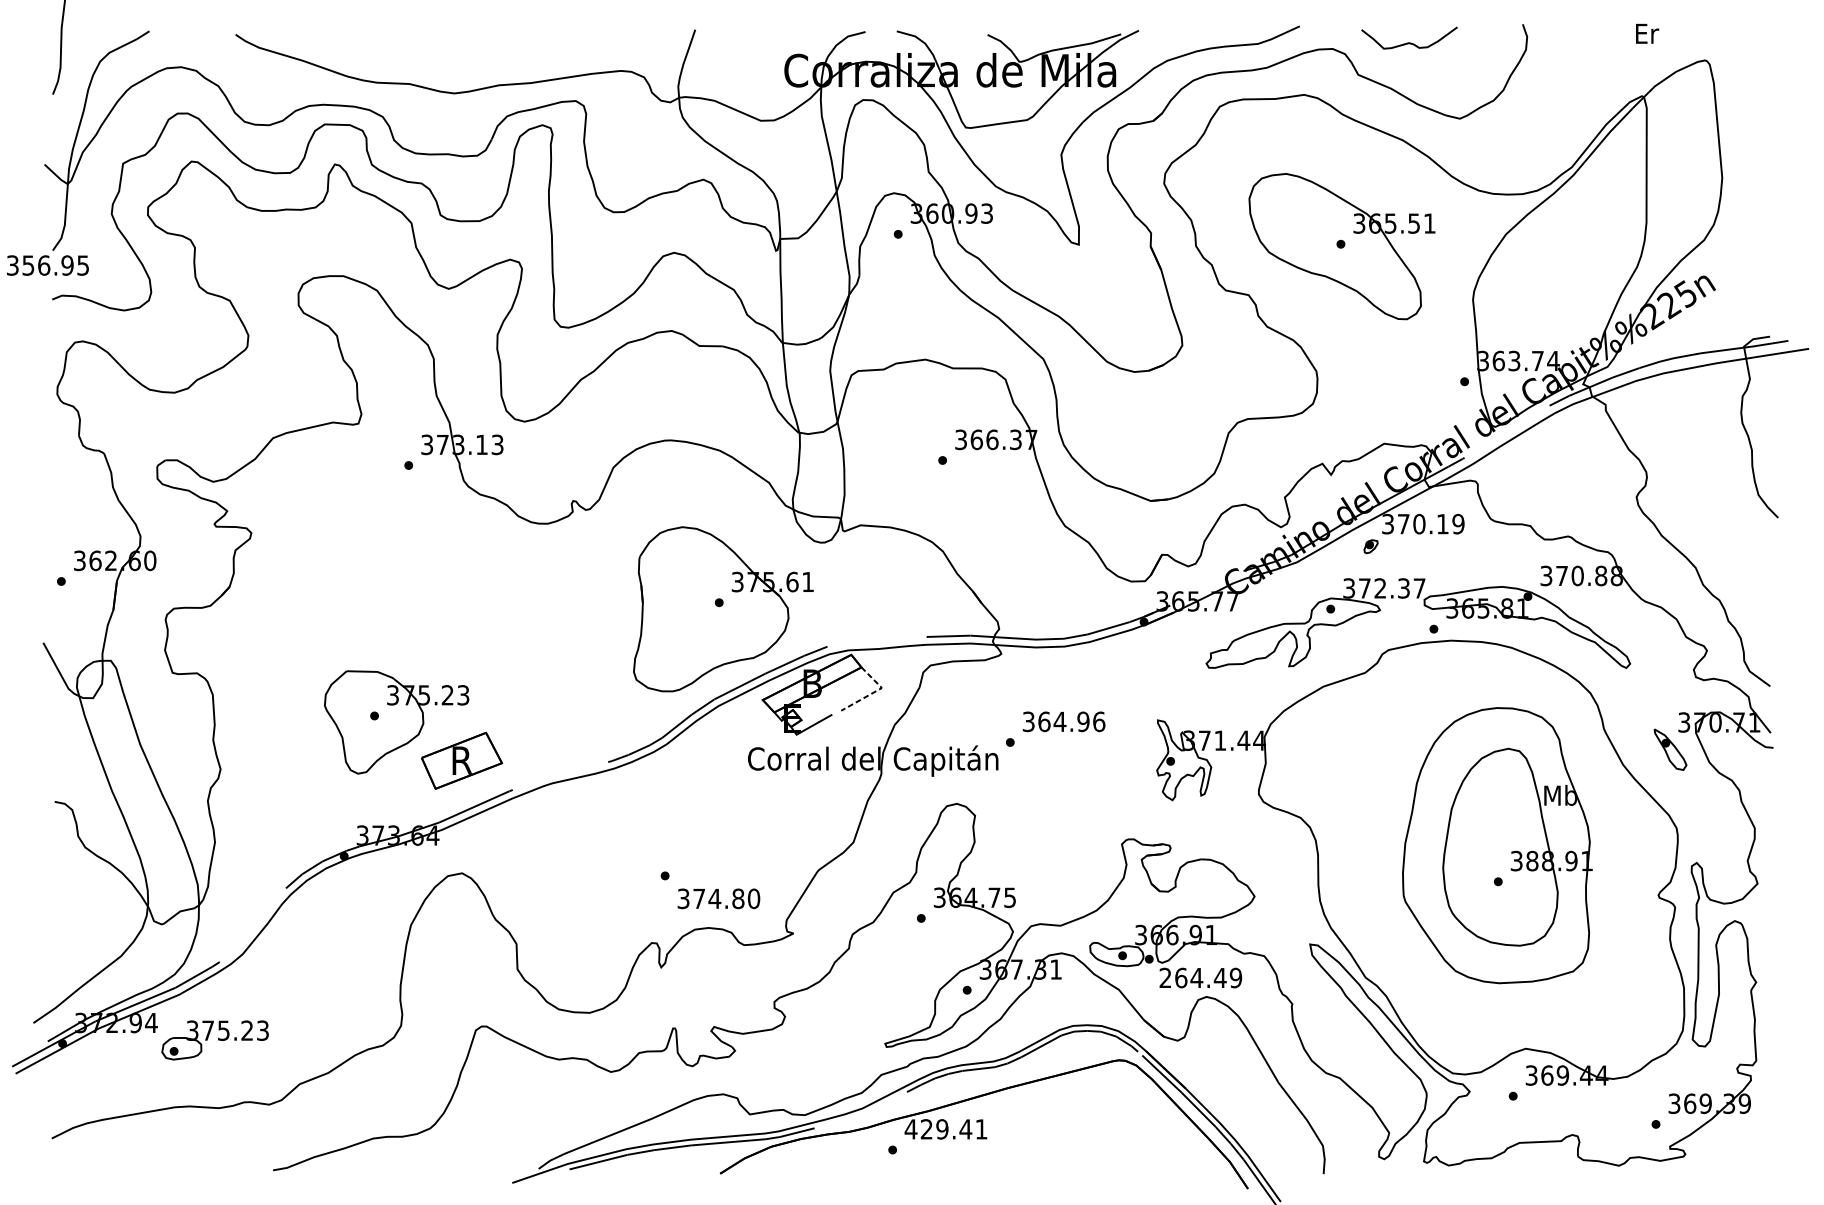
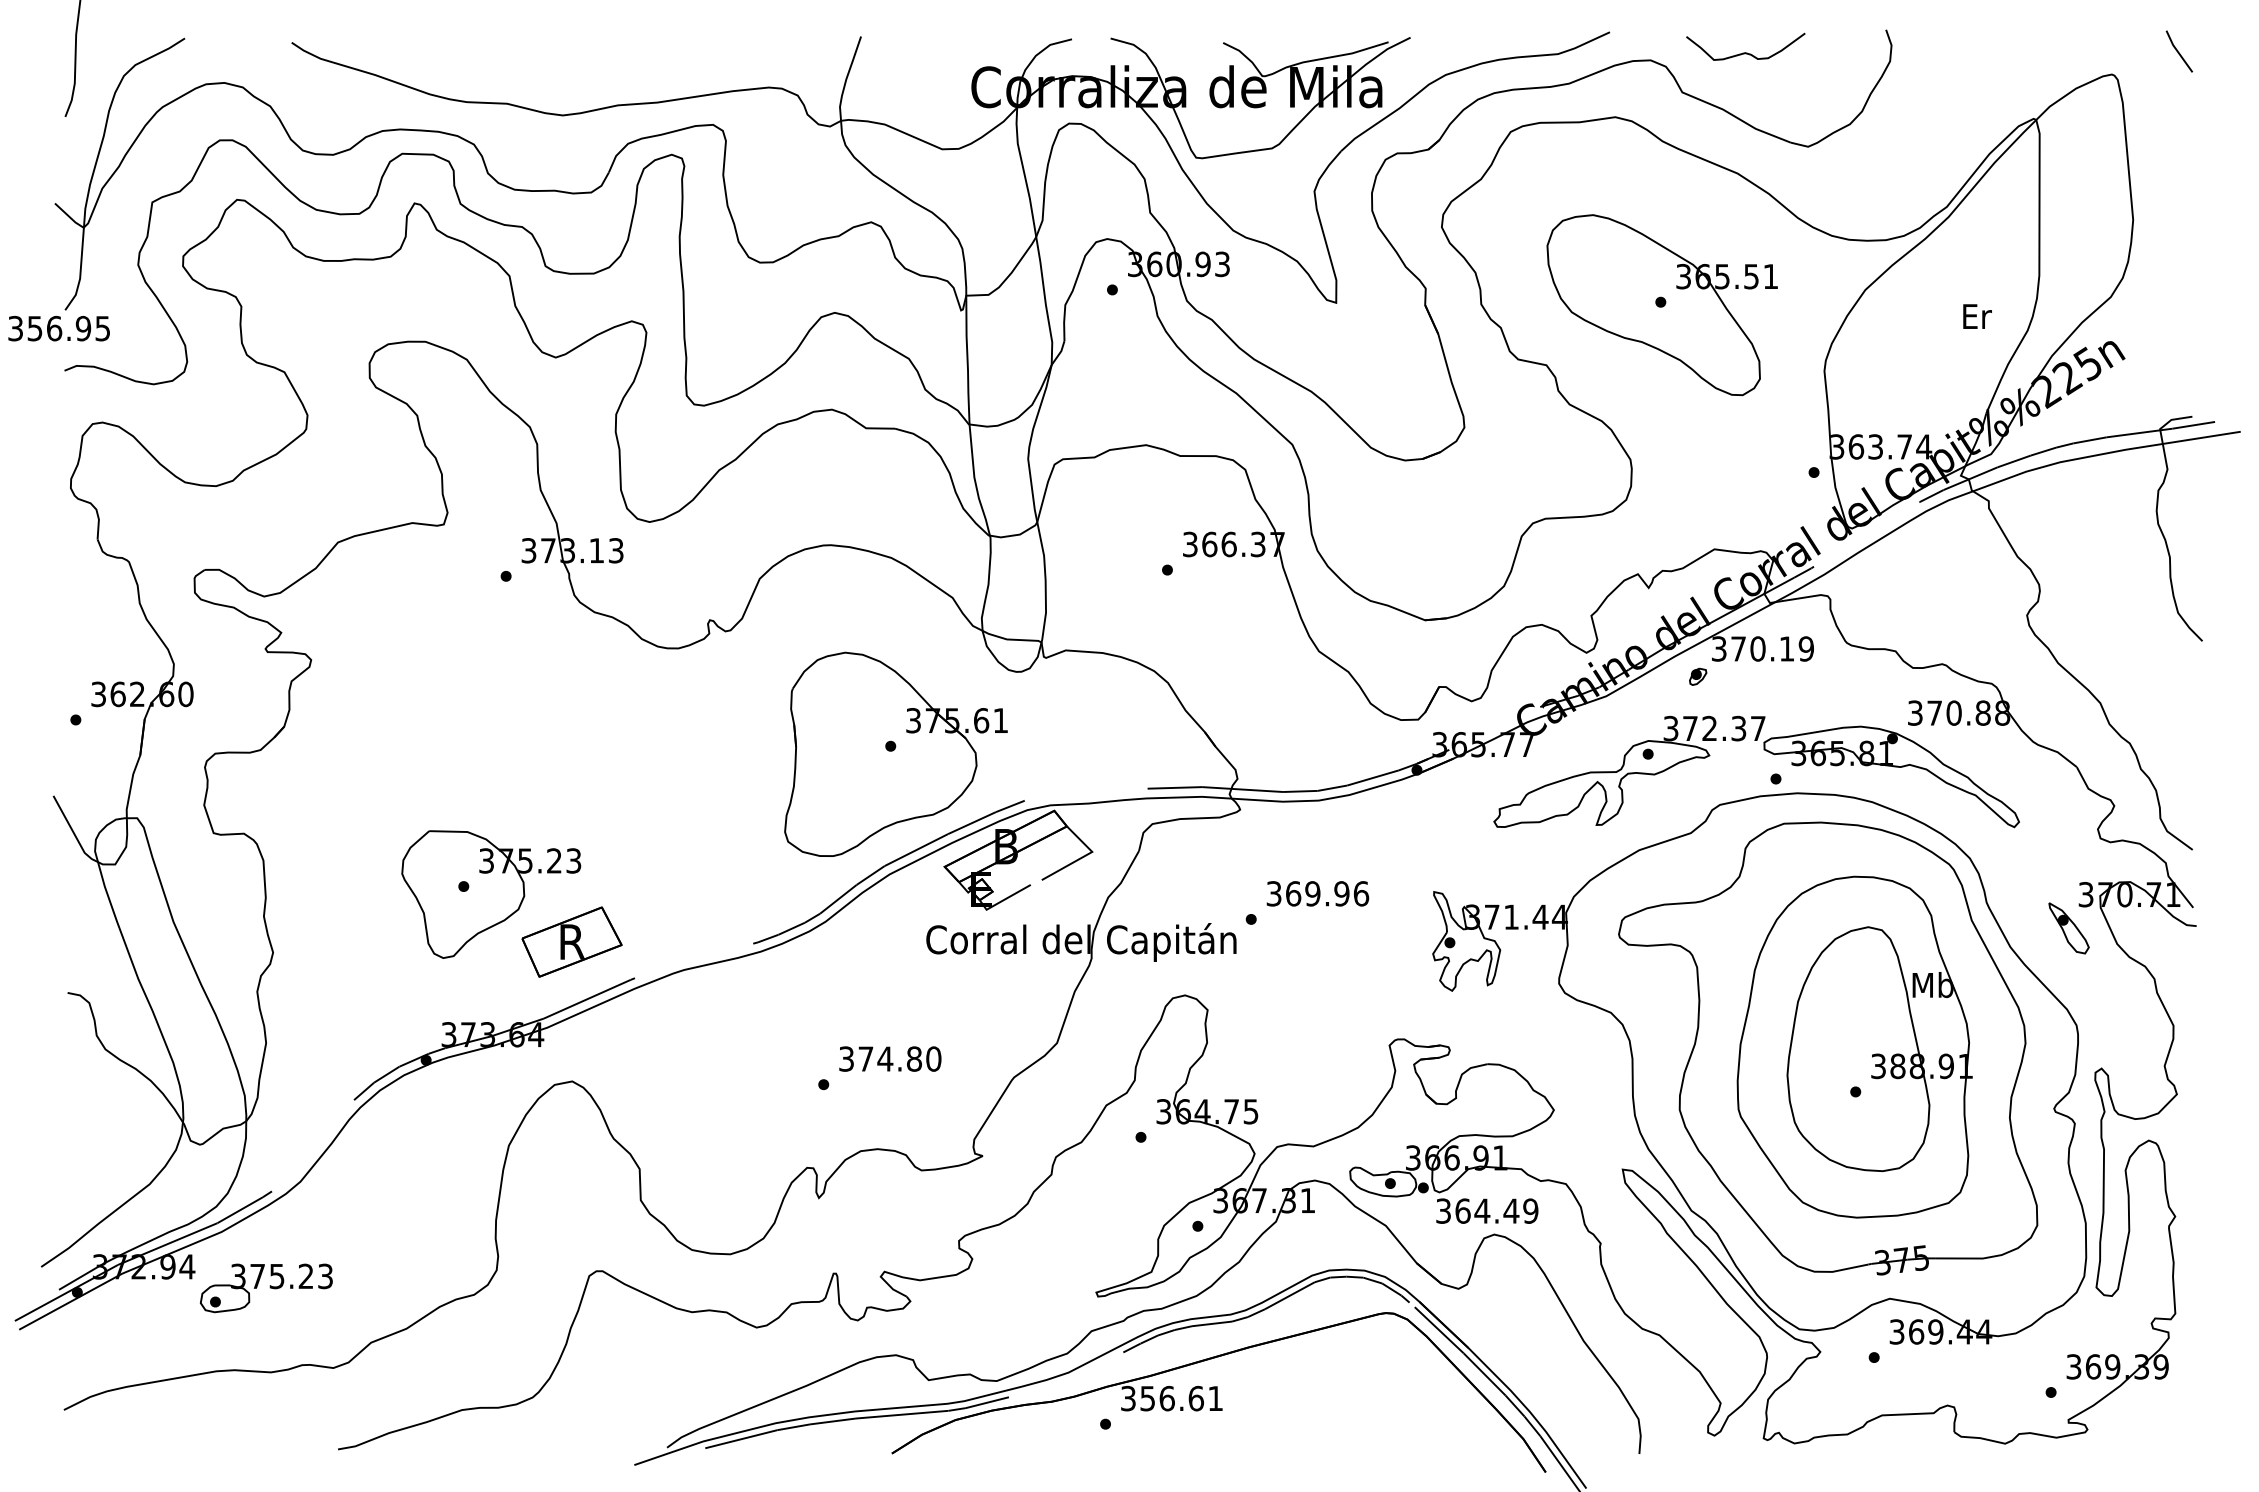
text: (1647, 33) -> (1977, 316), moved
line: (1758, 41) -> (2178, 51), added
line: (874, 692) -> (1082, 857), dashed -> solid
text: (1059, 721) -> (1312, 893), 364.96 -> 369.96
part: (1476, 846) -> (1828, 1048), added
text: (719, 898) -> (890, 1058), moved
text: (1165, 977) -> (1443, 1210), 264.49 -> 364.49
text: (938, 1129) -> (1162, 1398), 429.41 -> 356.61

